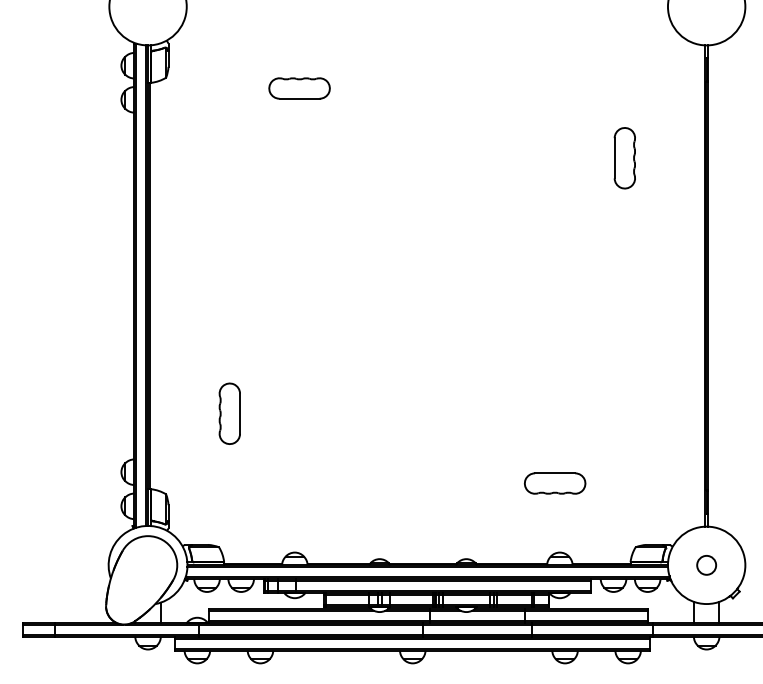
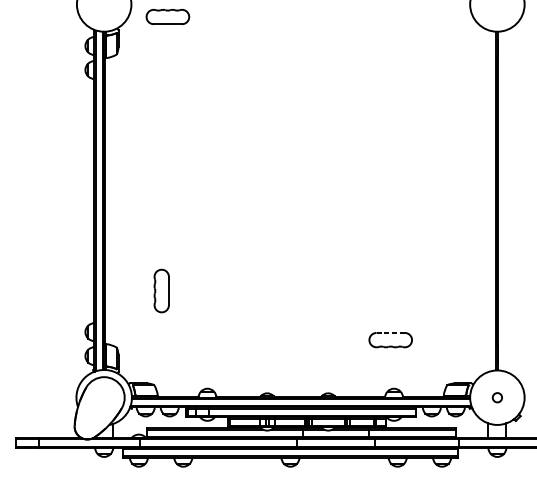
part: (299, 88) -> (167, 17), moved
part: (624, 158) -> (439, 111), removed
line: (554, 473) -> (390, 333), solid -> dashed
circle: (706, 565) -> (497, 397), size x0.7

